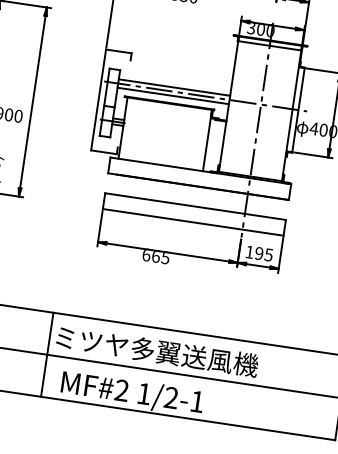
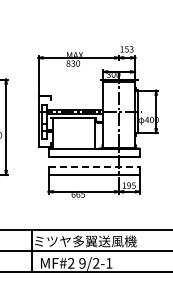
line: (196, 207) -> (94, 167), solid -> dashed
text: (144, 394) -> (82, 263), 1/2-1 -> 9/2-1

